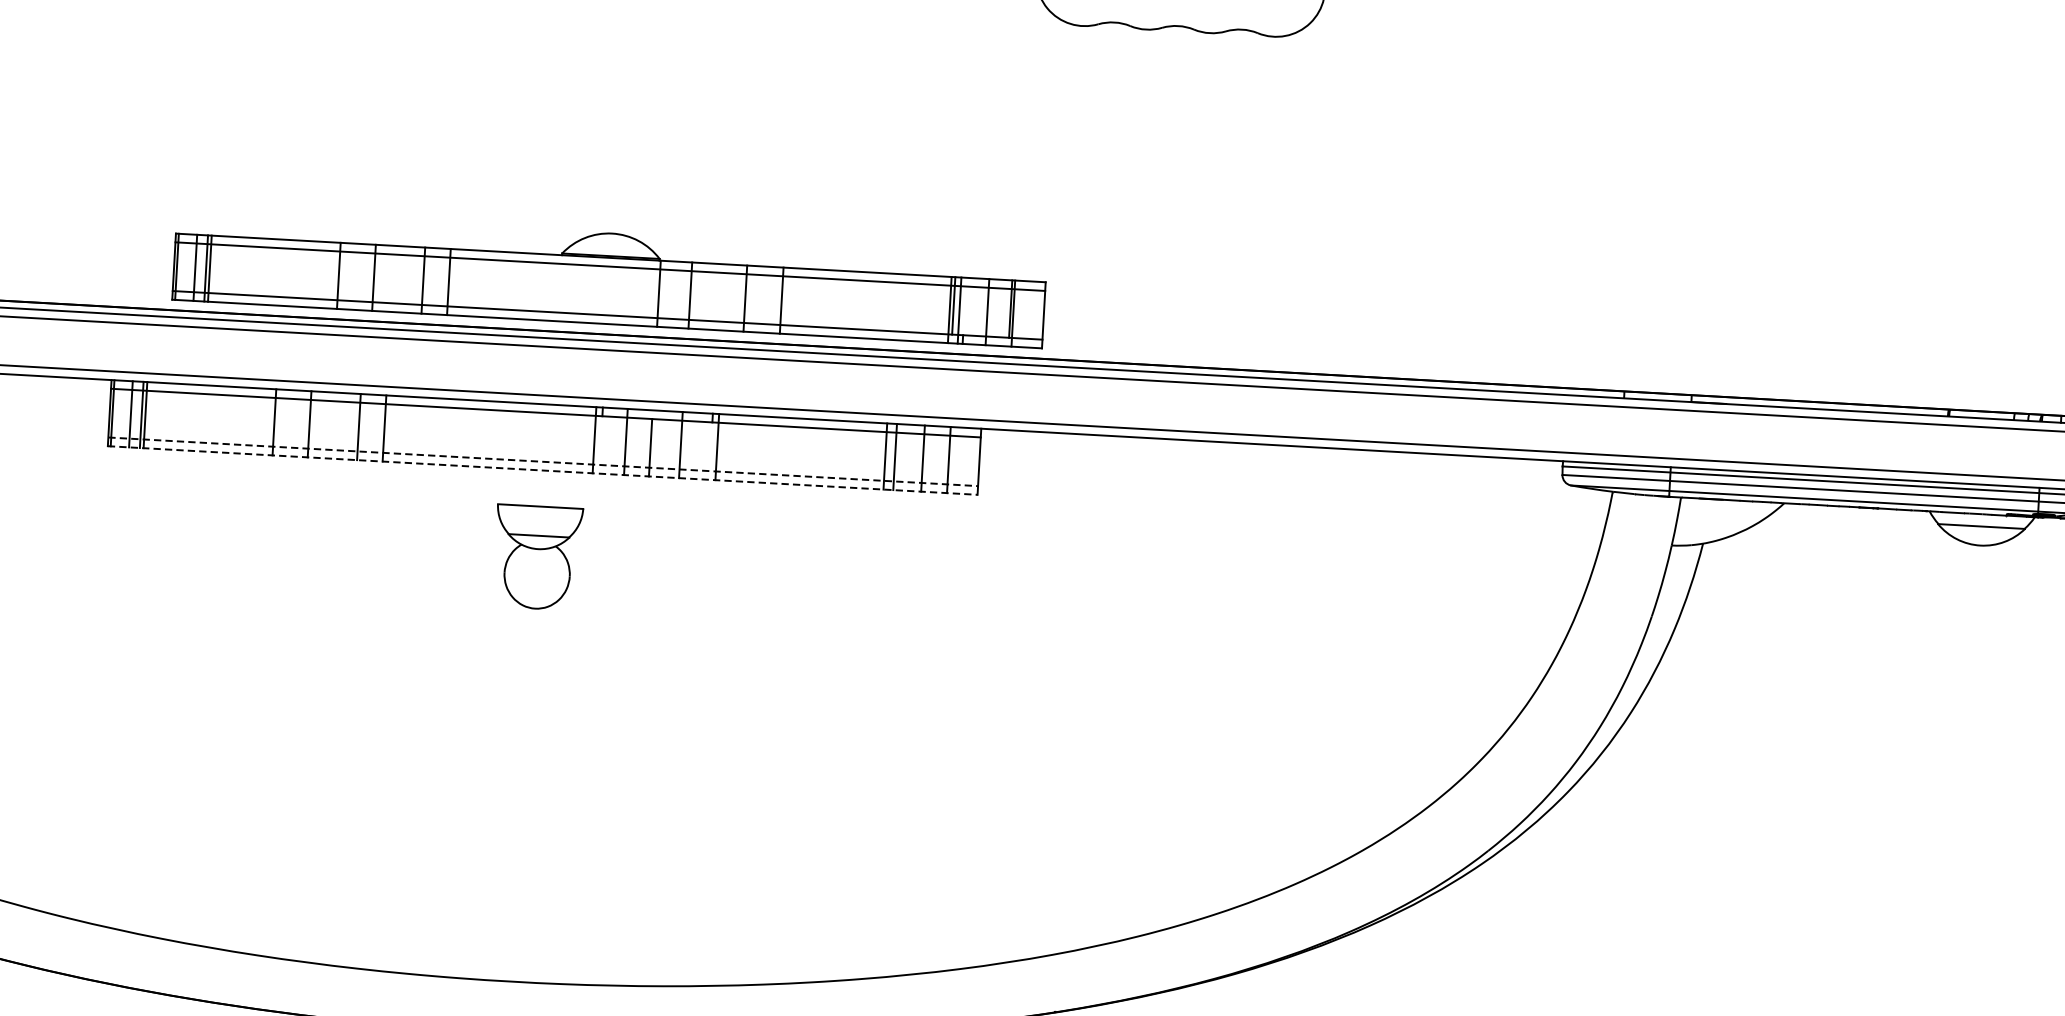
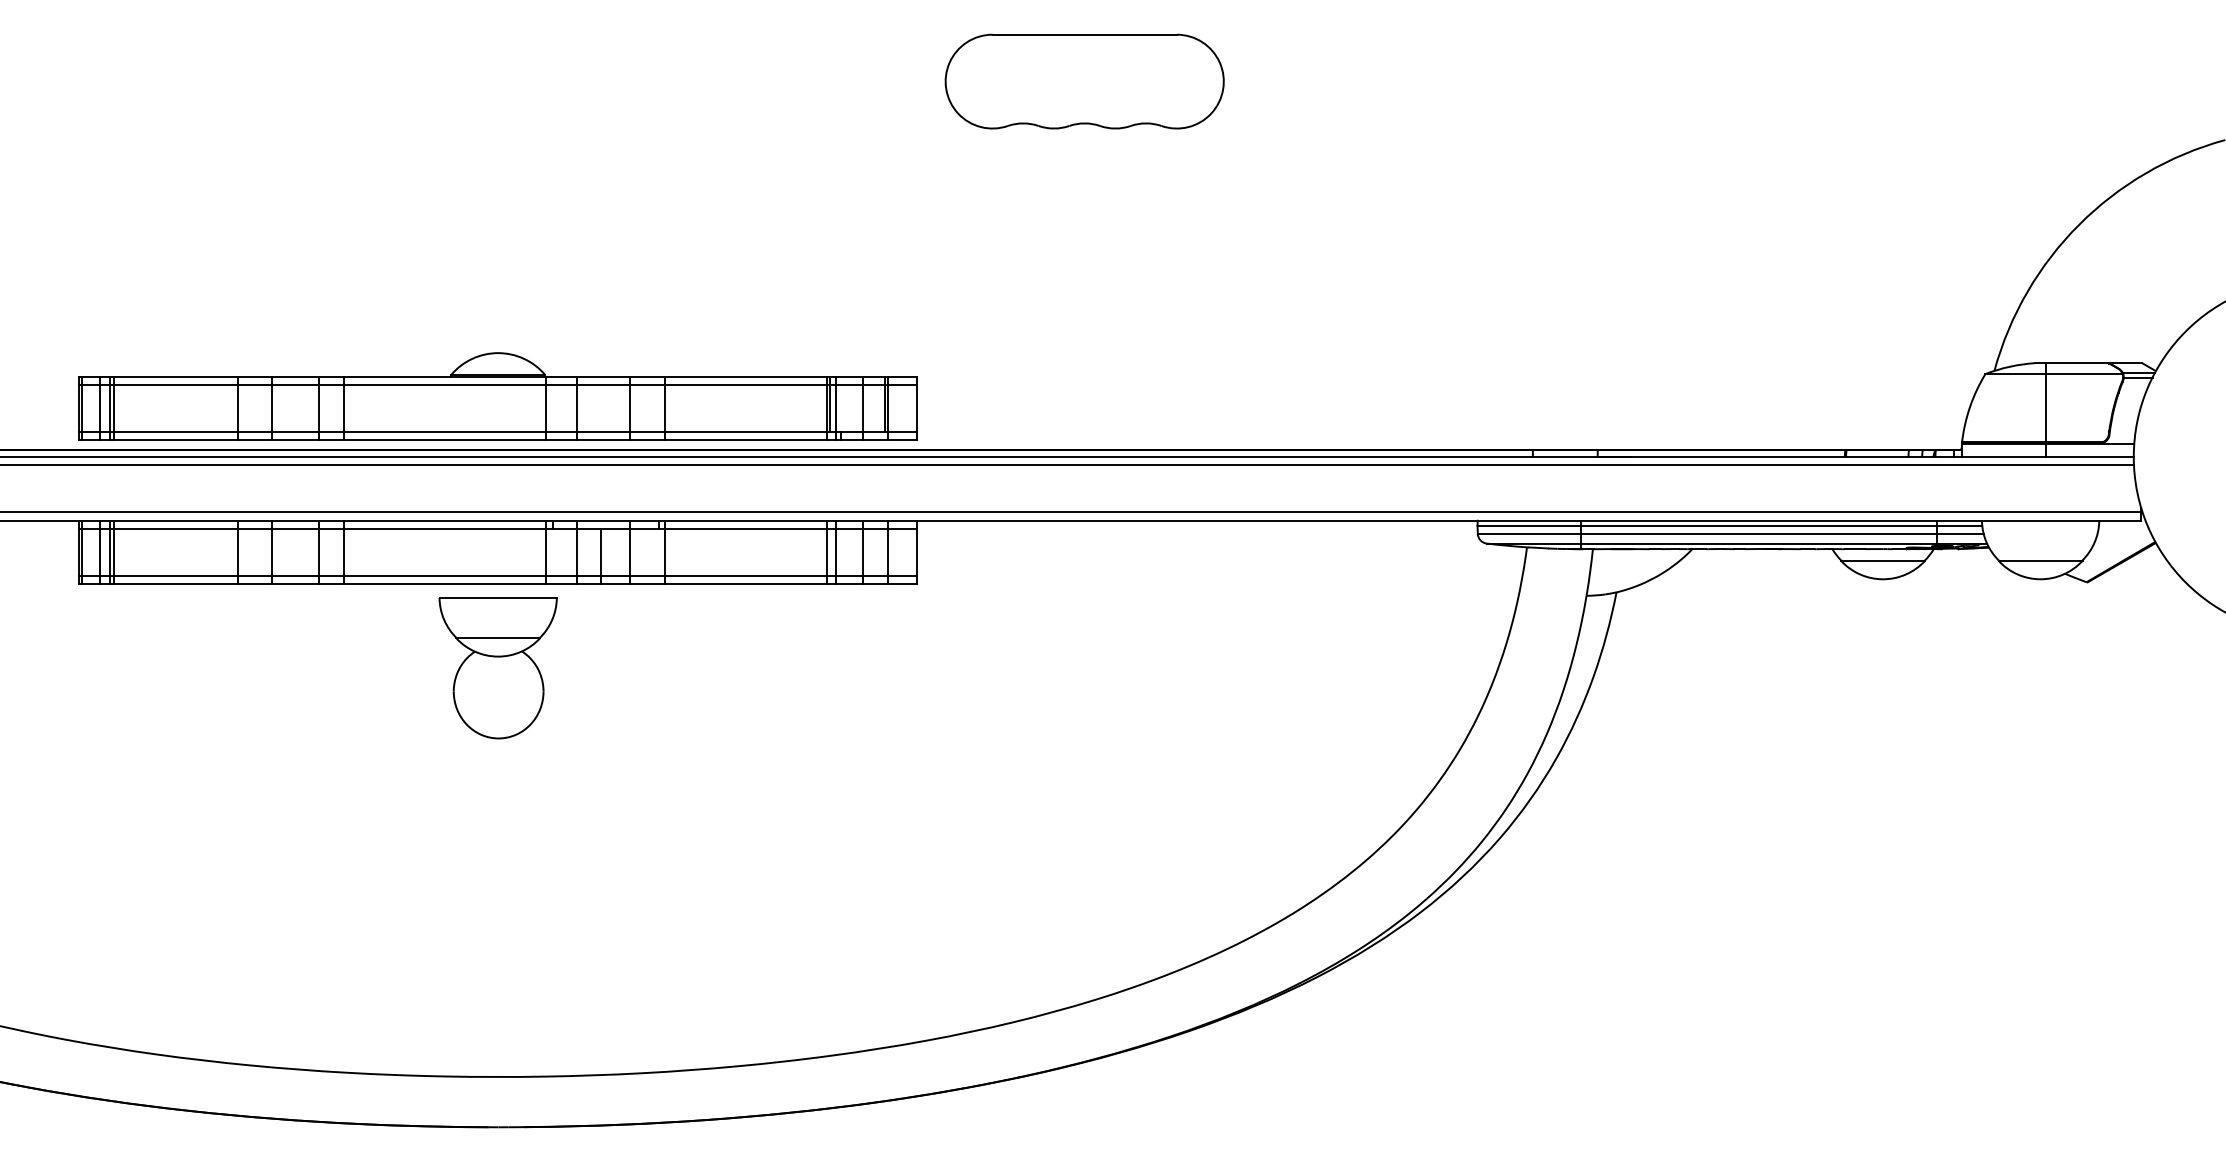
part: (608, 278) -> (497, 396), moved
line: (543, 462) -> (498, 576), dashed -> solid
line: (543, 470) -> (498, 584), dashed -> solid
part: (537, 557) -> (497, 668), size x1.43

